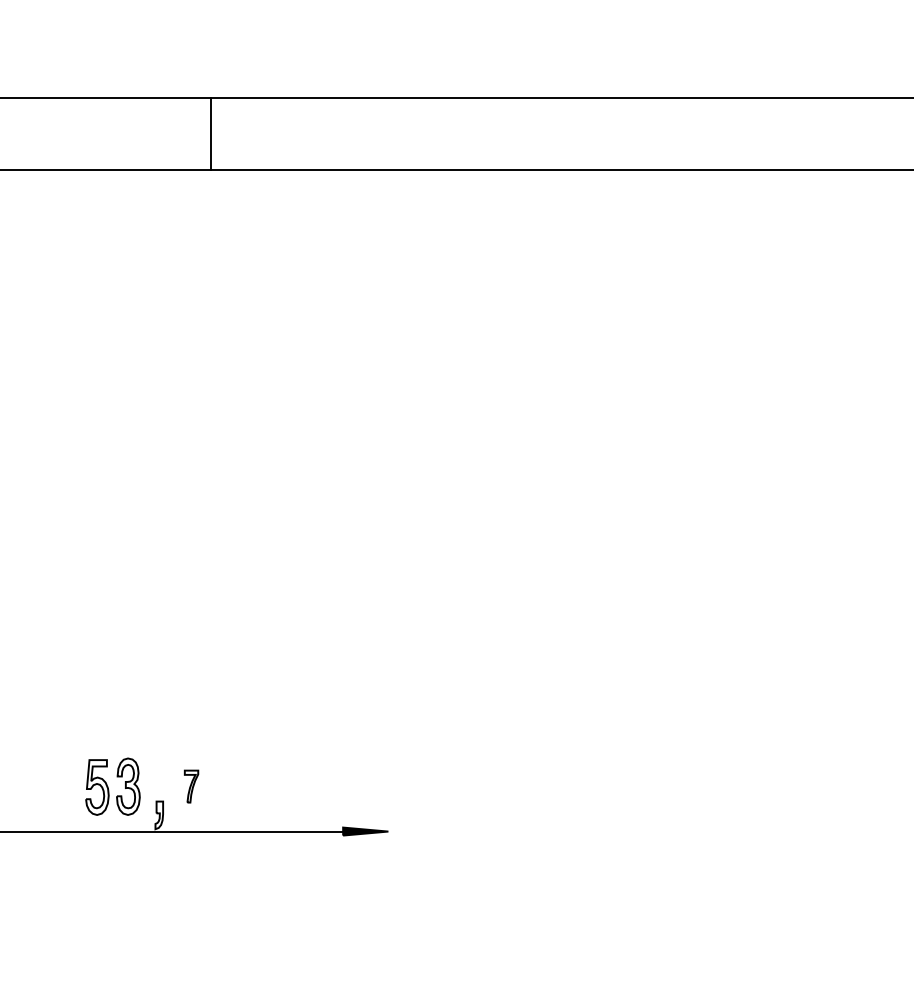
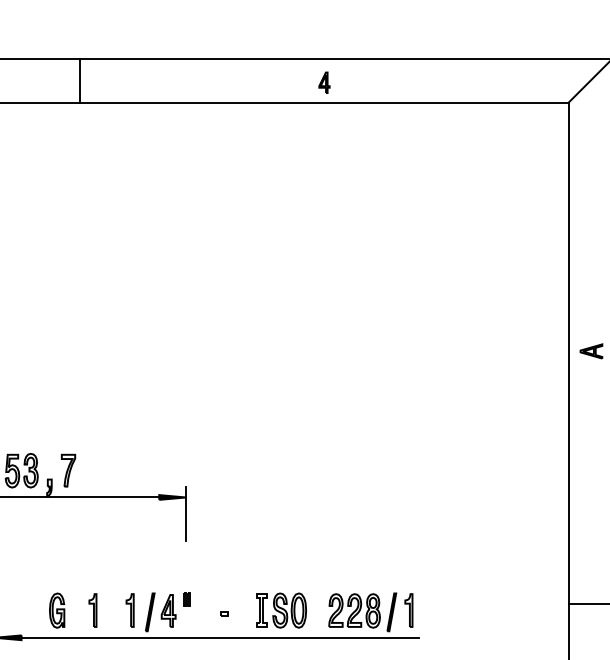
part: (619, 136) -> (324, 82), added
part: (191, 786) -> (68, 470), size x1.67
line: (388, 858) -> (186, 513), added

